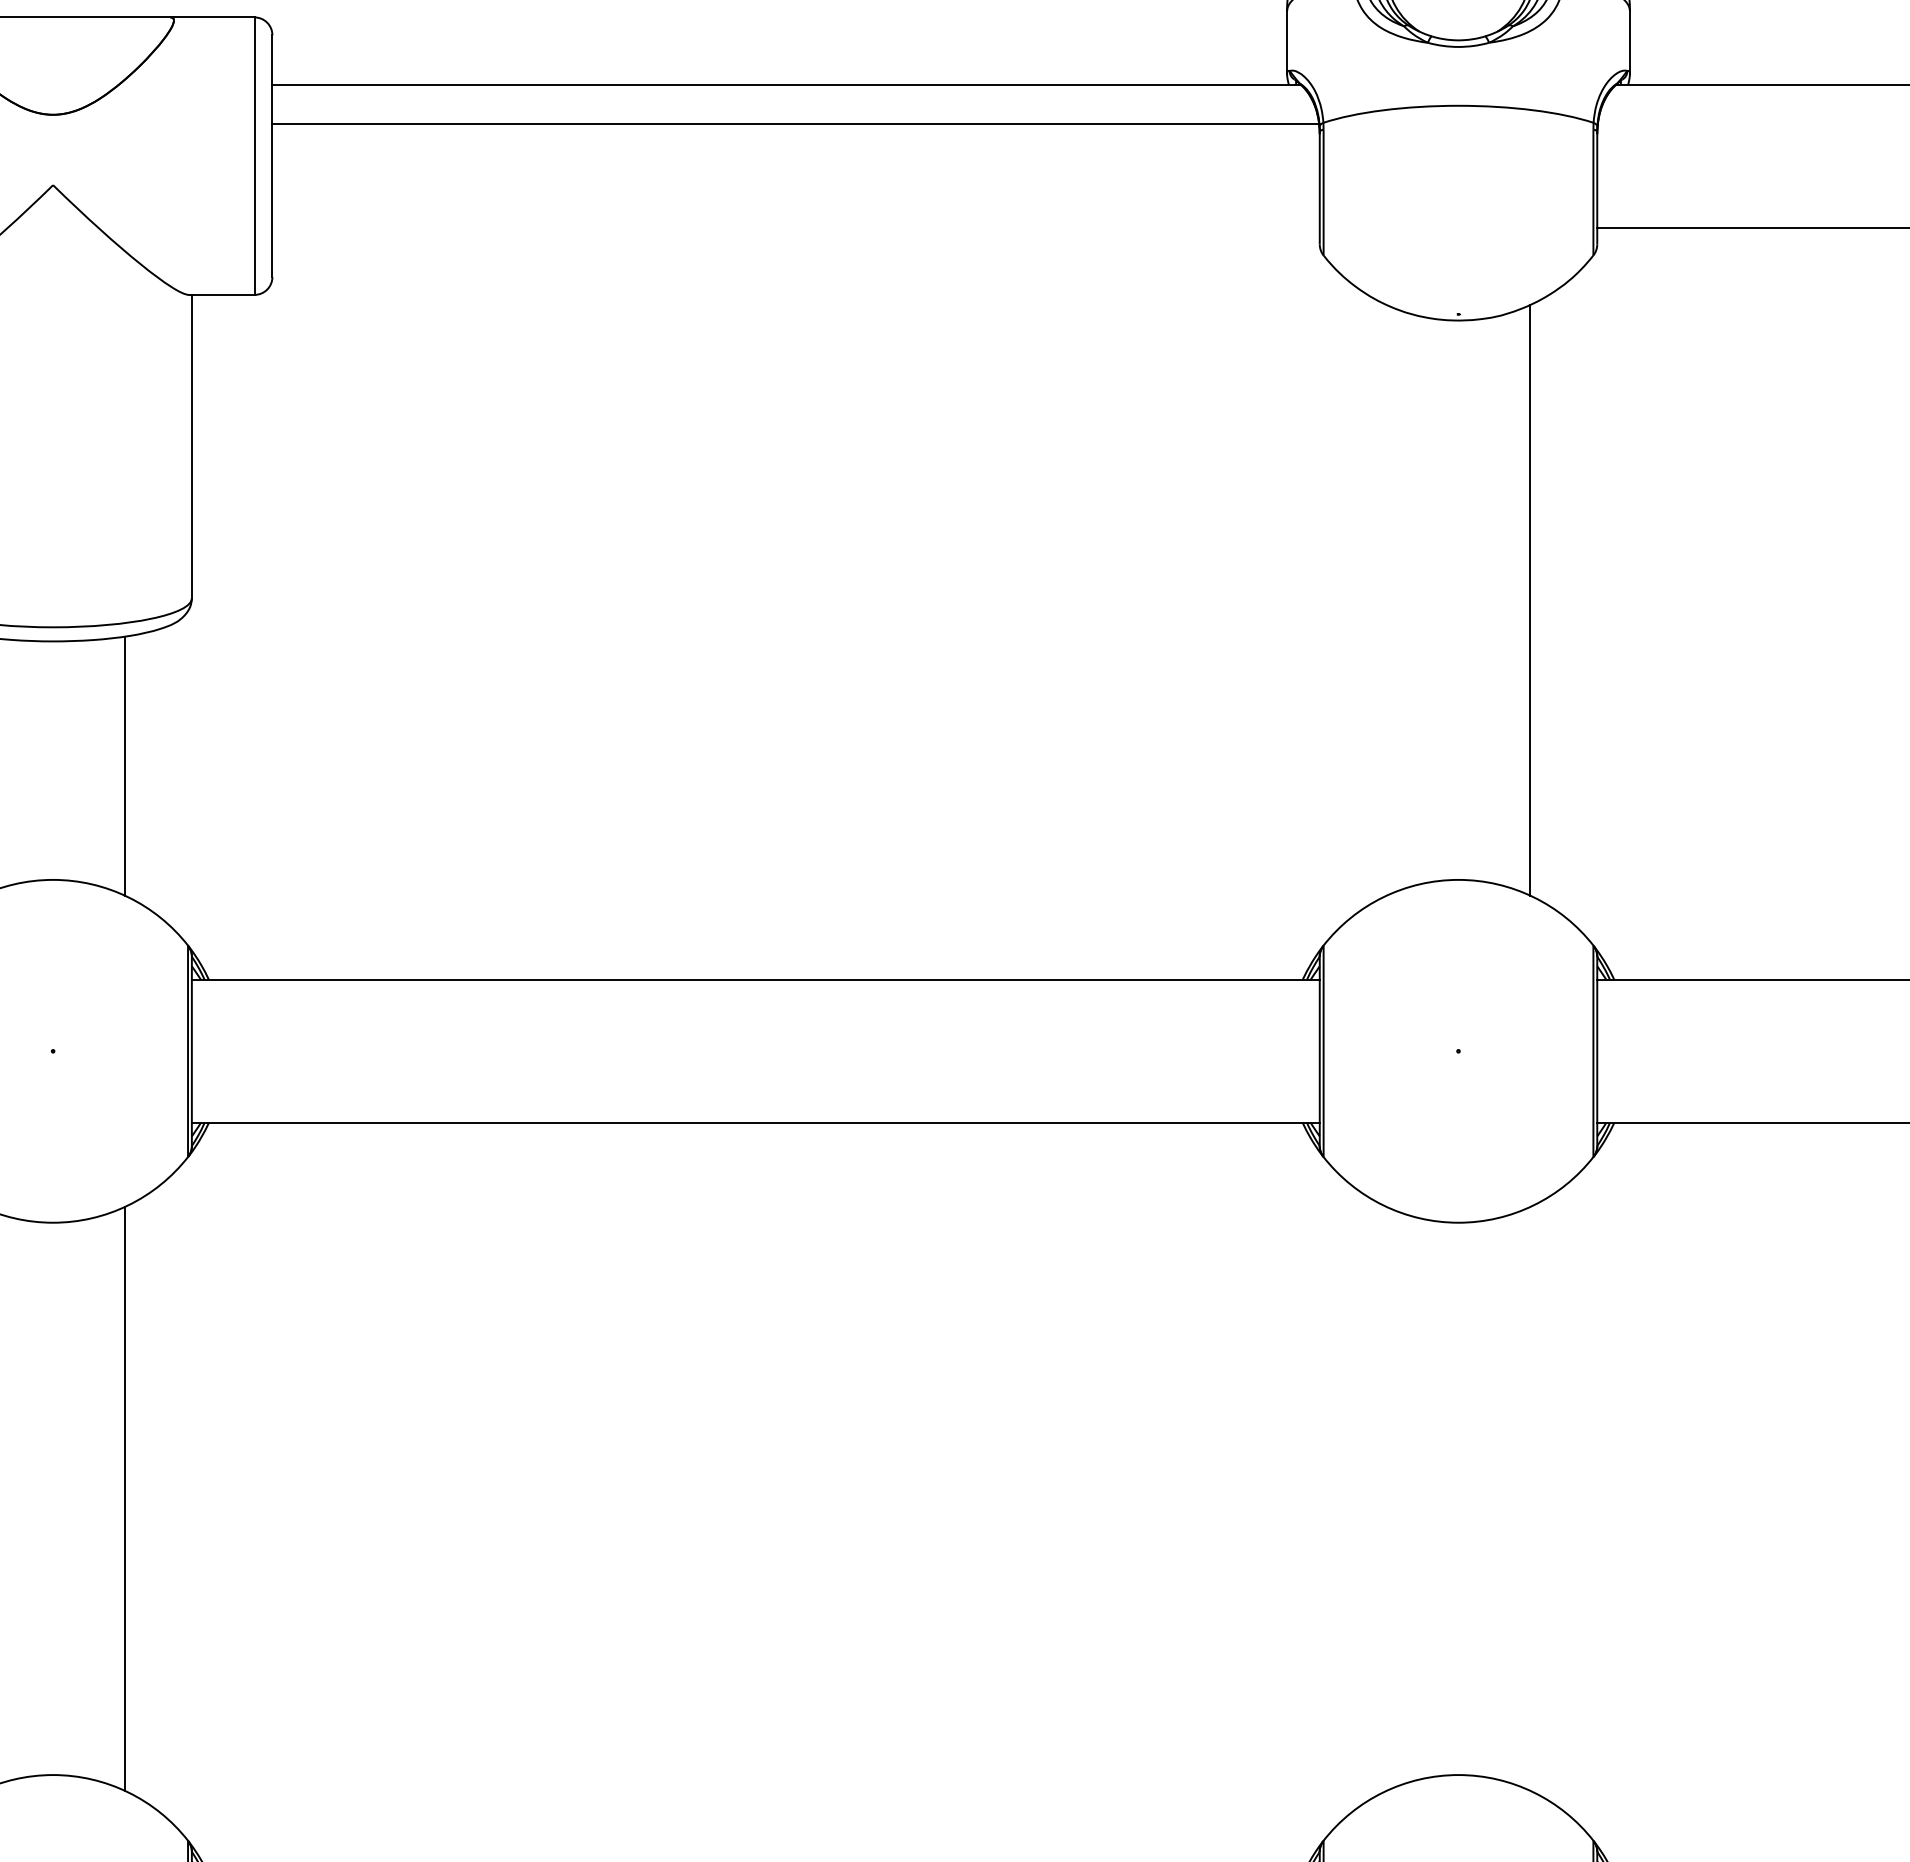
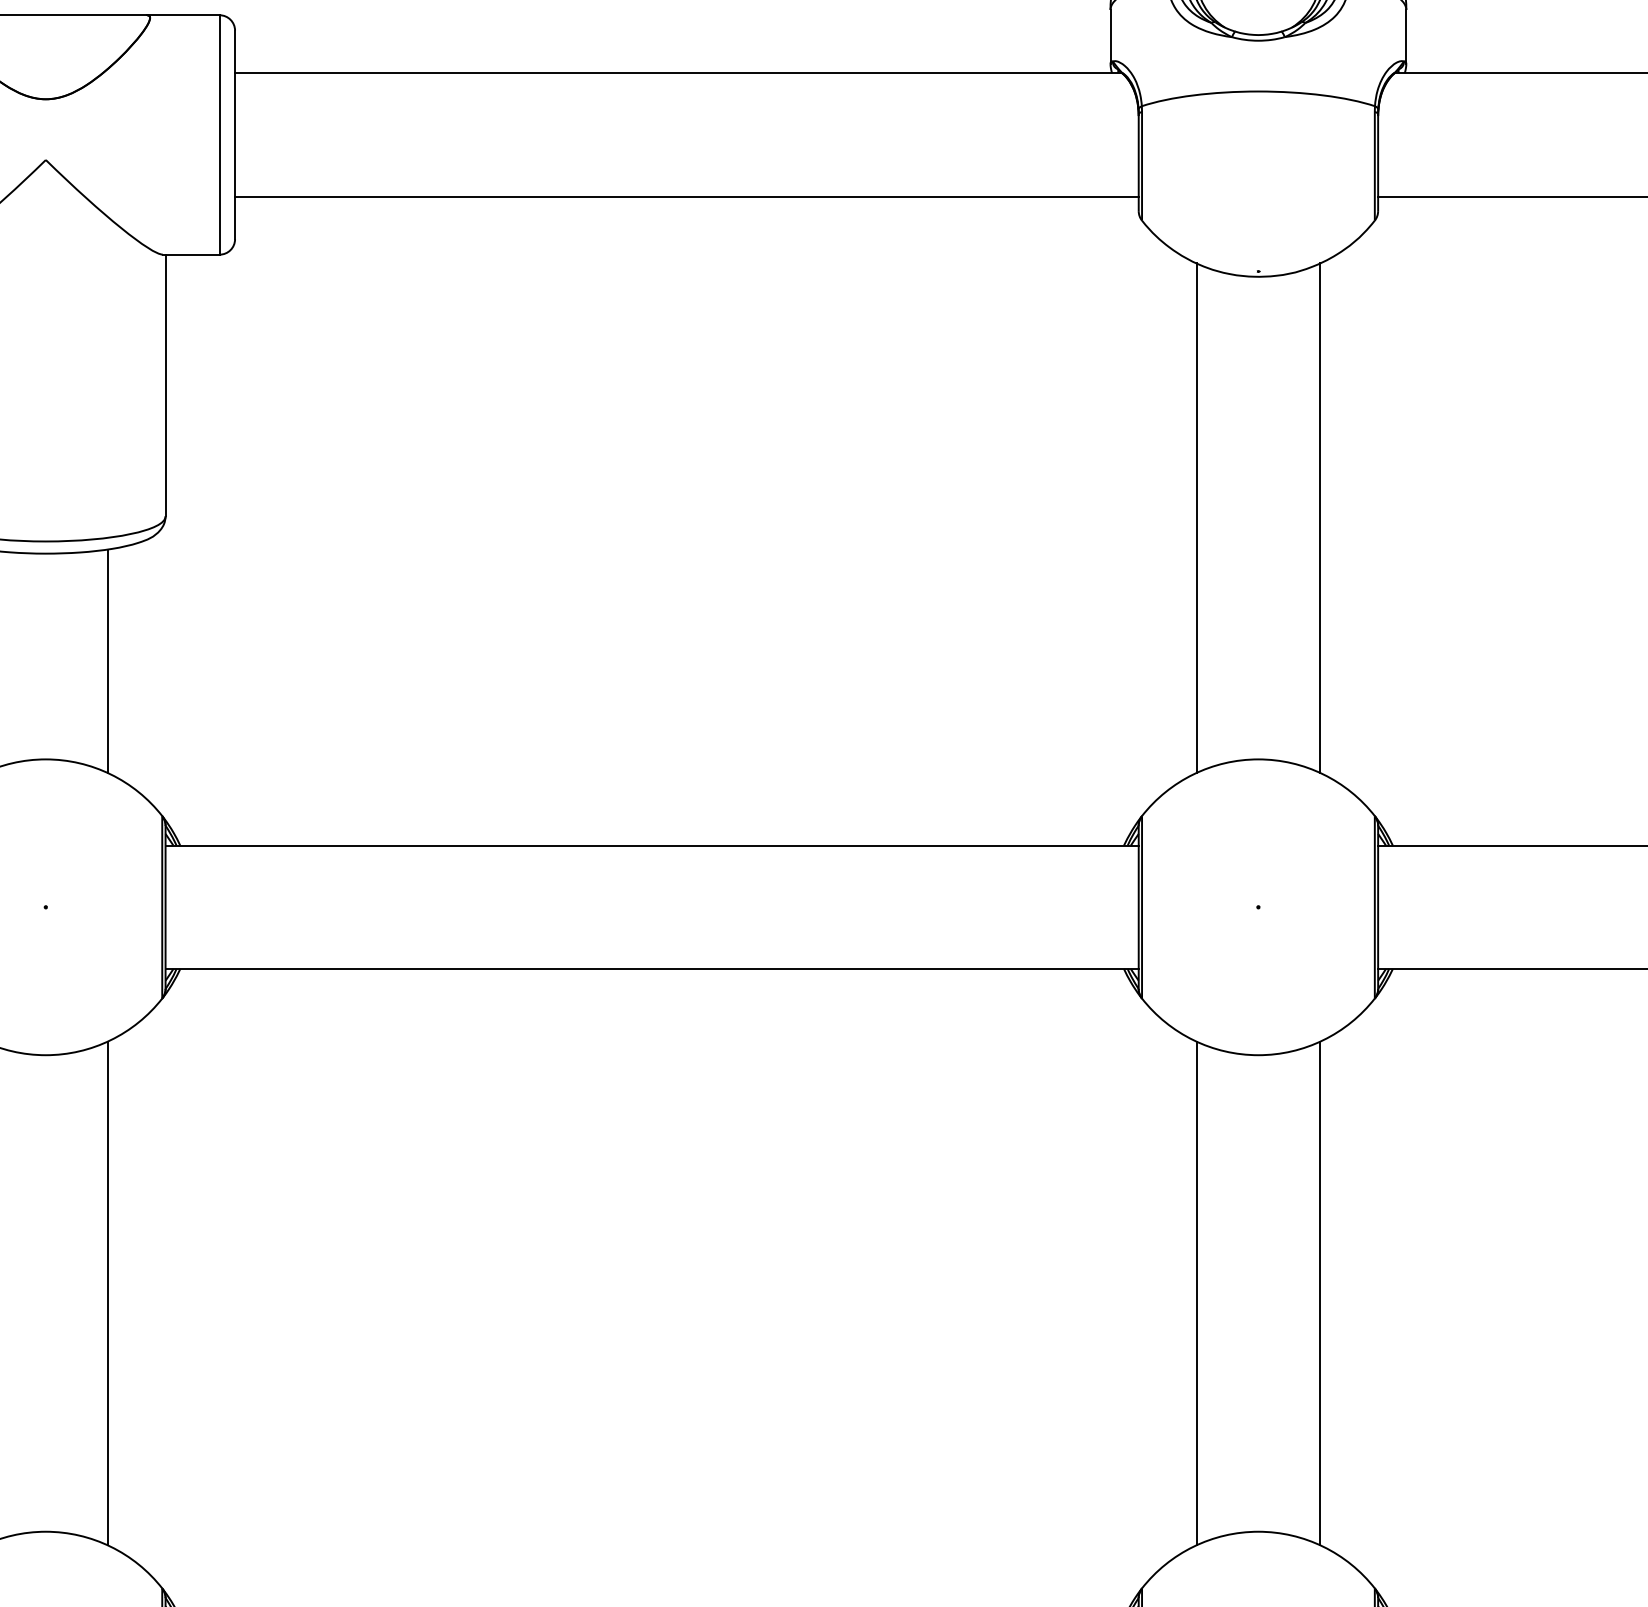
line: (795, 123) -> (686, 196), moved
line: (1386, 600) -> (1196, 518), added
line: (1386, 1498) -> (1196, 1293), added
line: (1530, 1498) -> (1320, 1293), added

